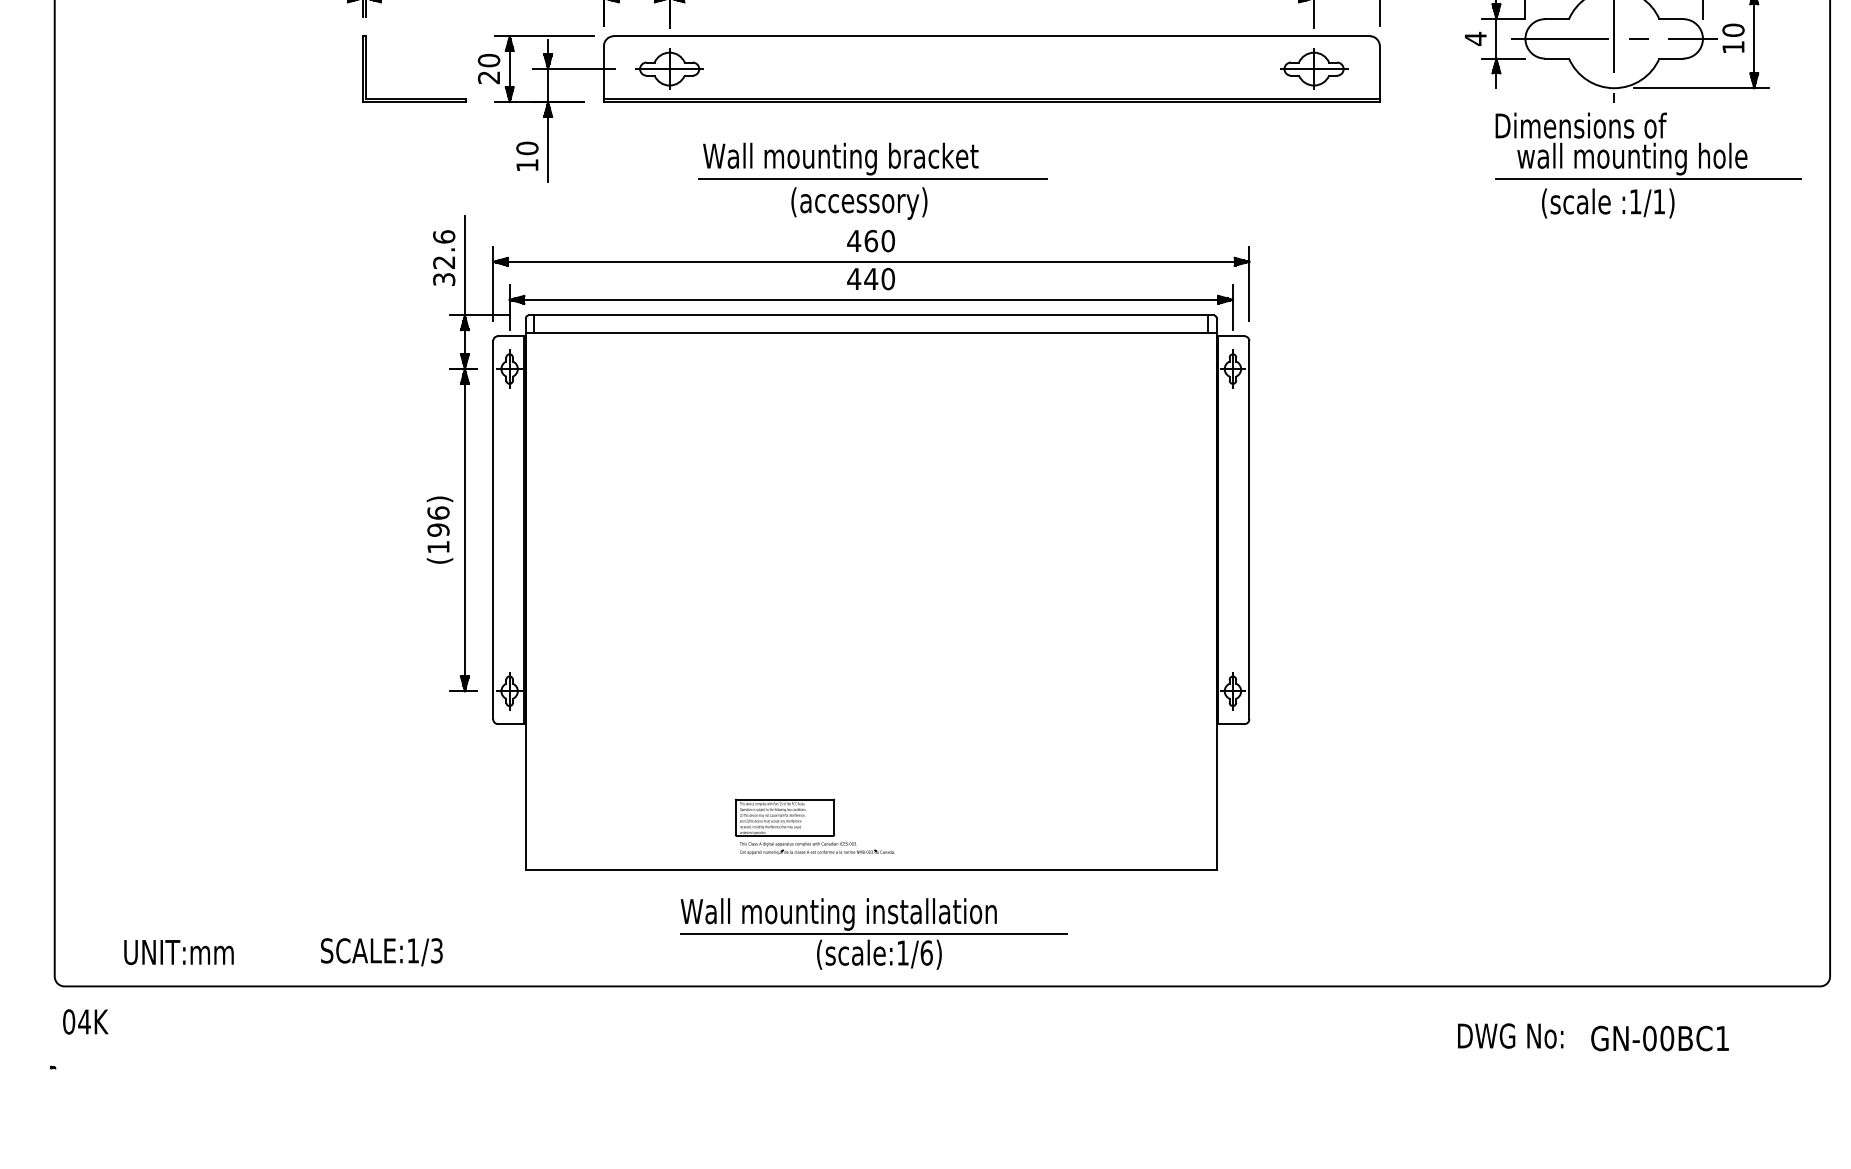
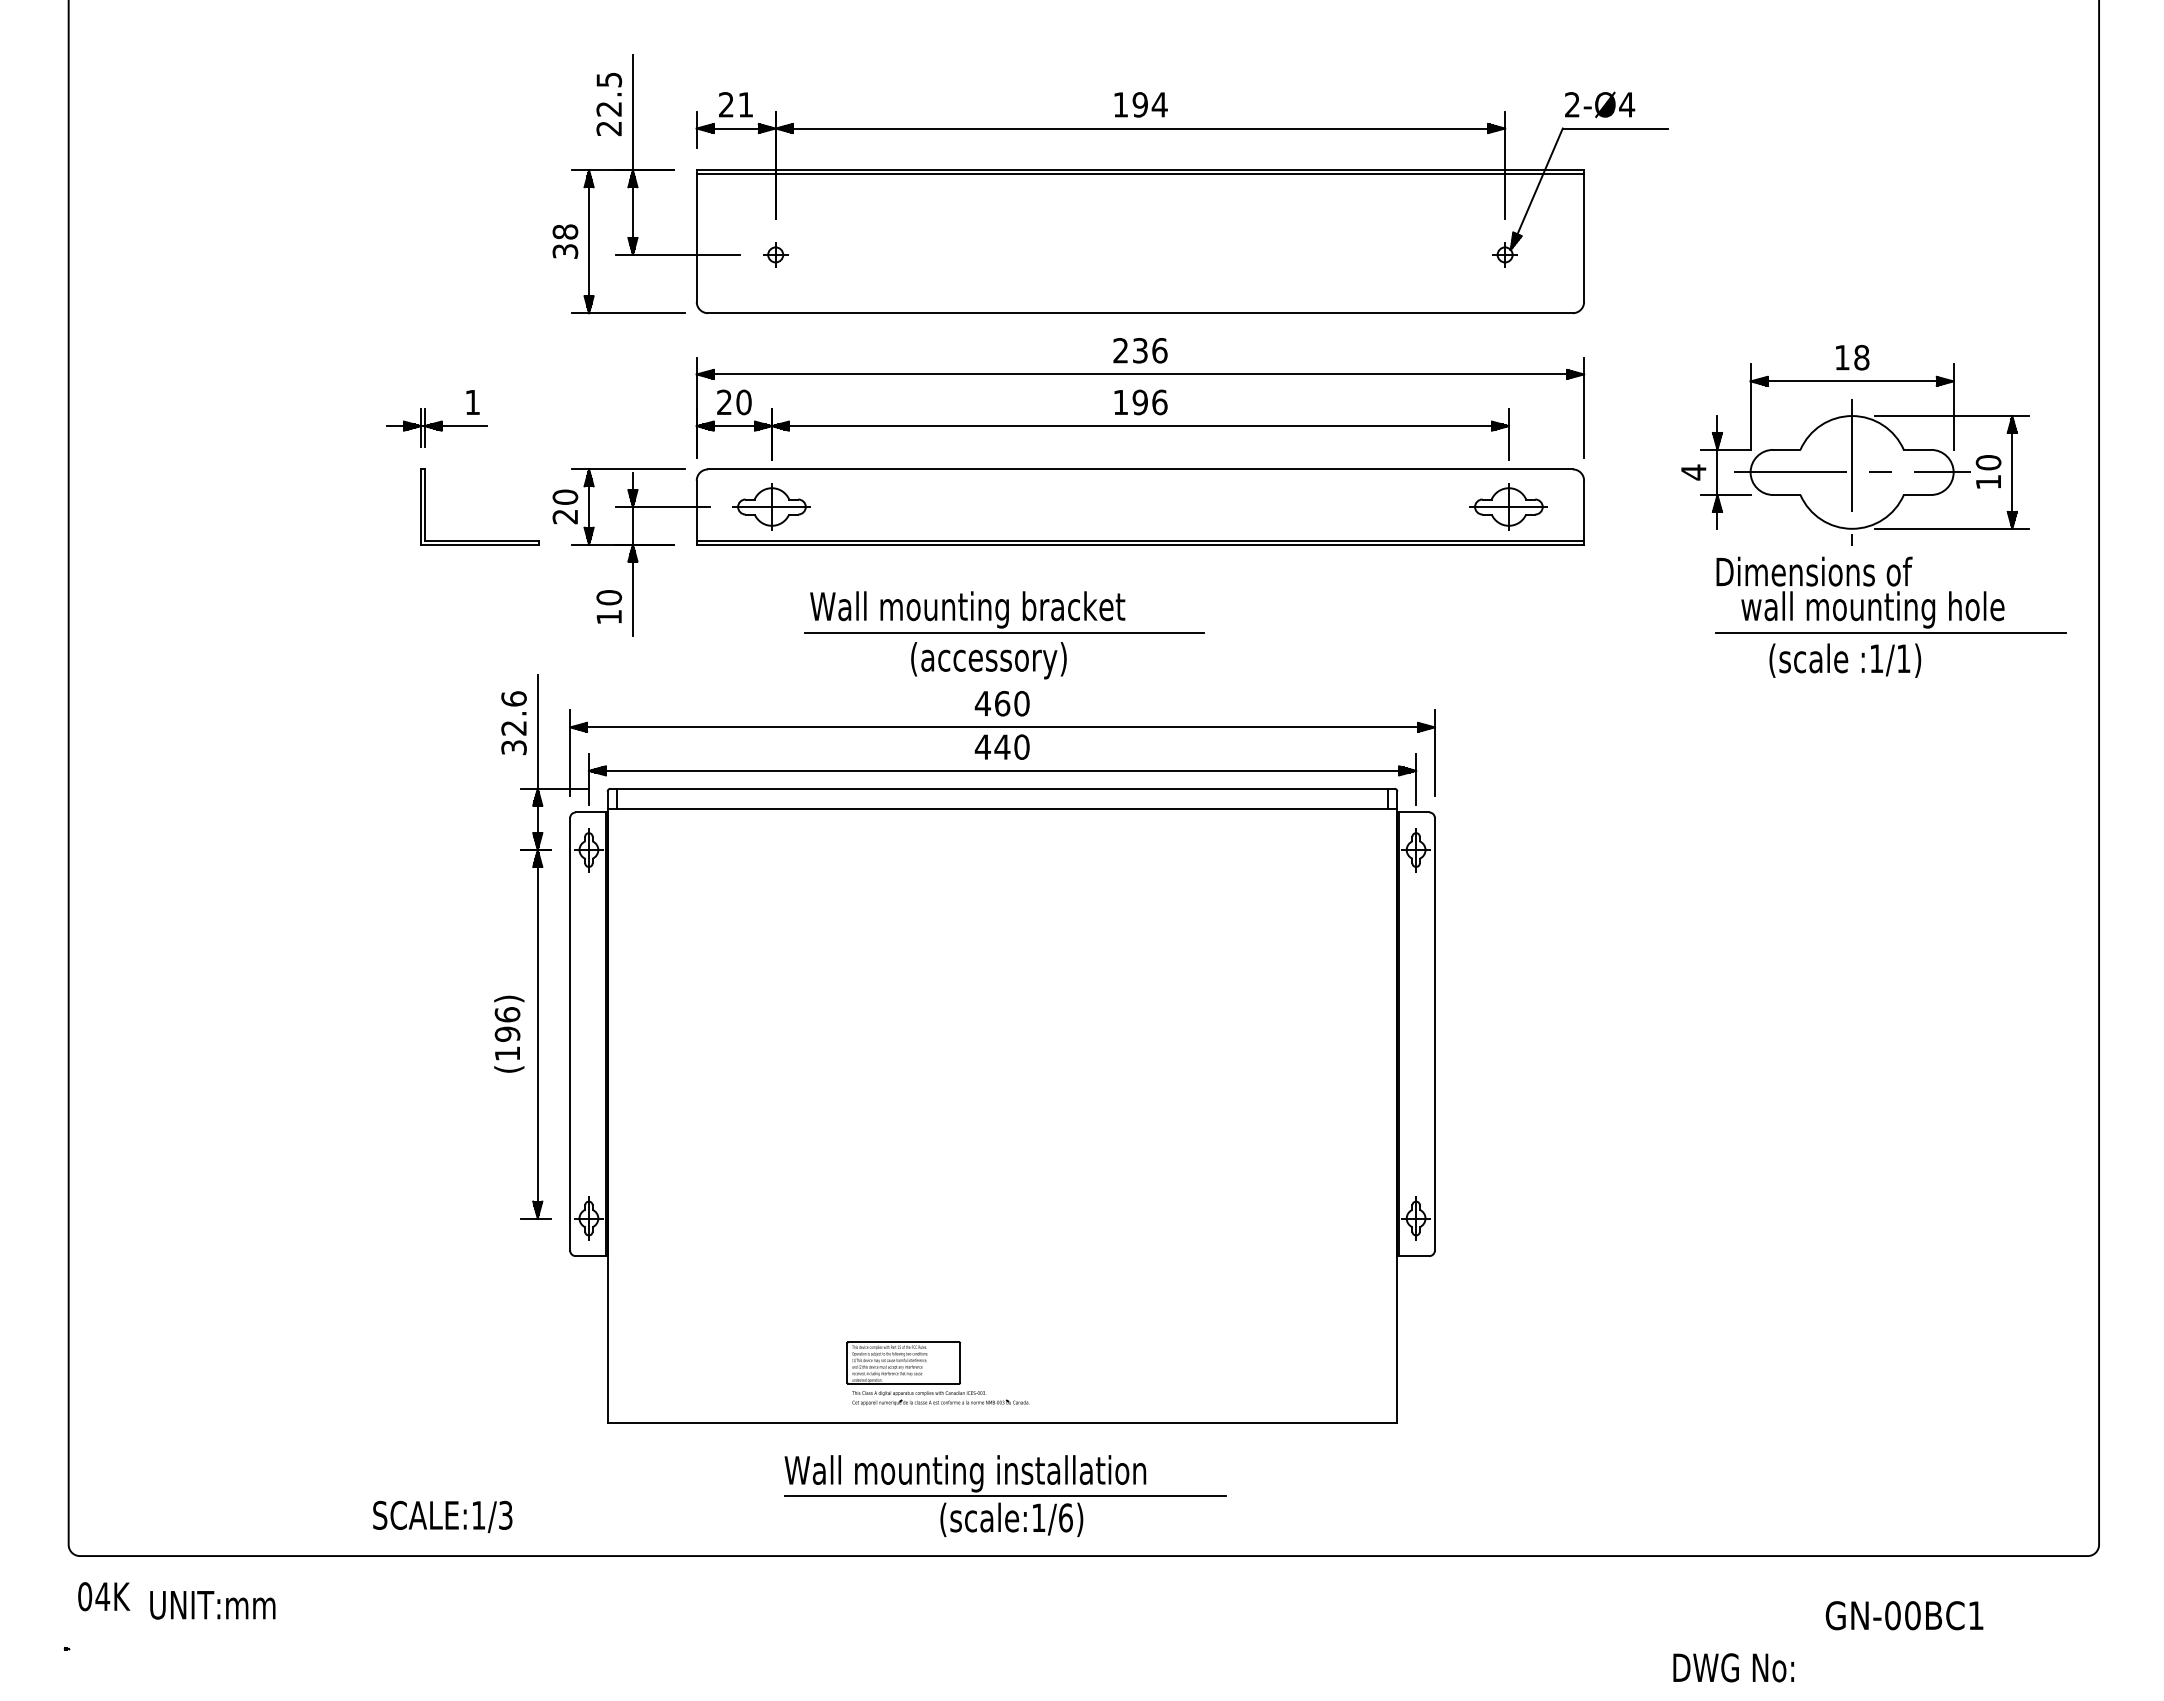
text: (178, 952) -> (212, 1605), moved
text: (1510, 1035) -> (1733, 1667), moved

